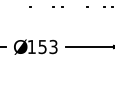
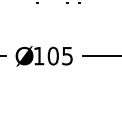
text: (47, 46) -> (59, 55), 153 -> 105

